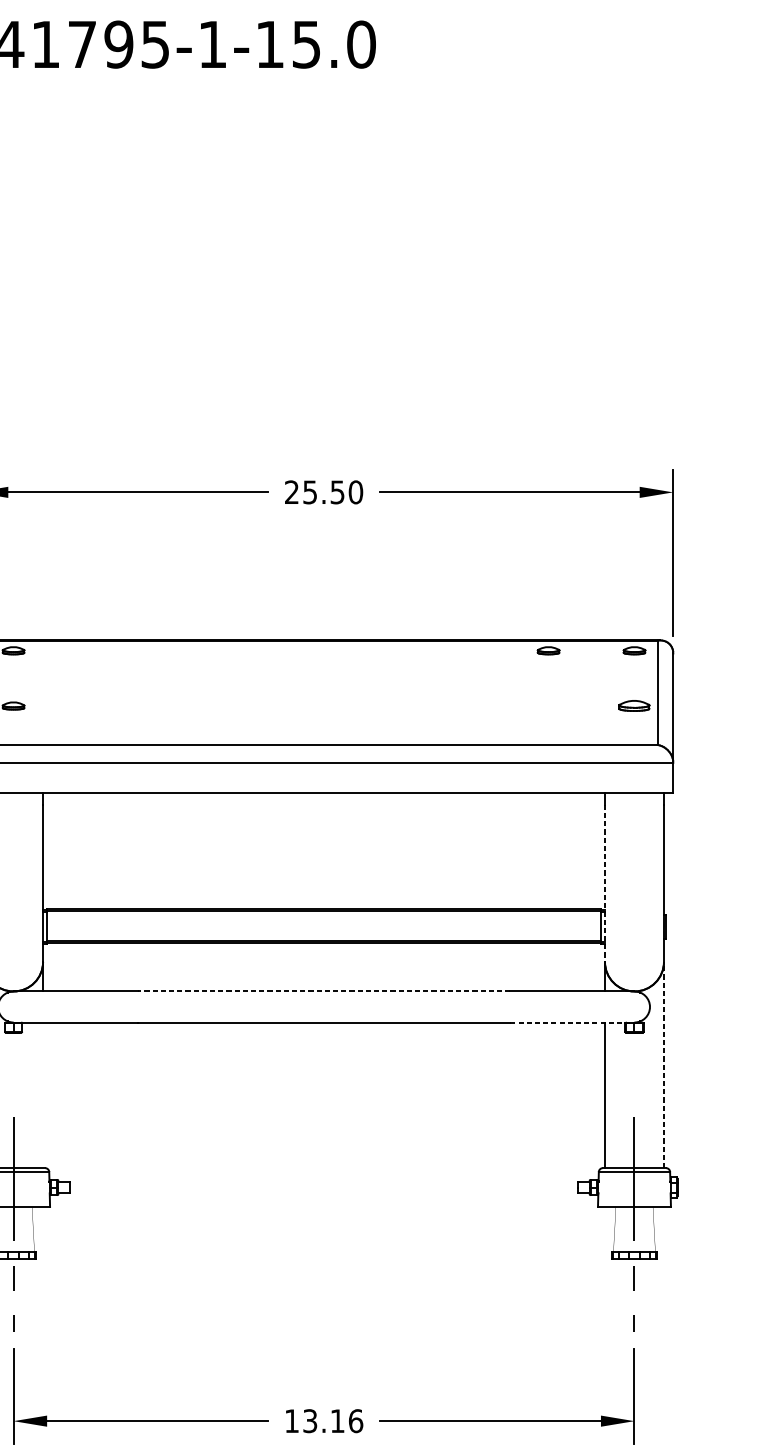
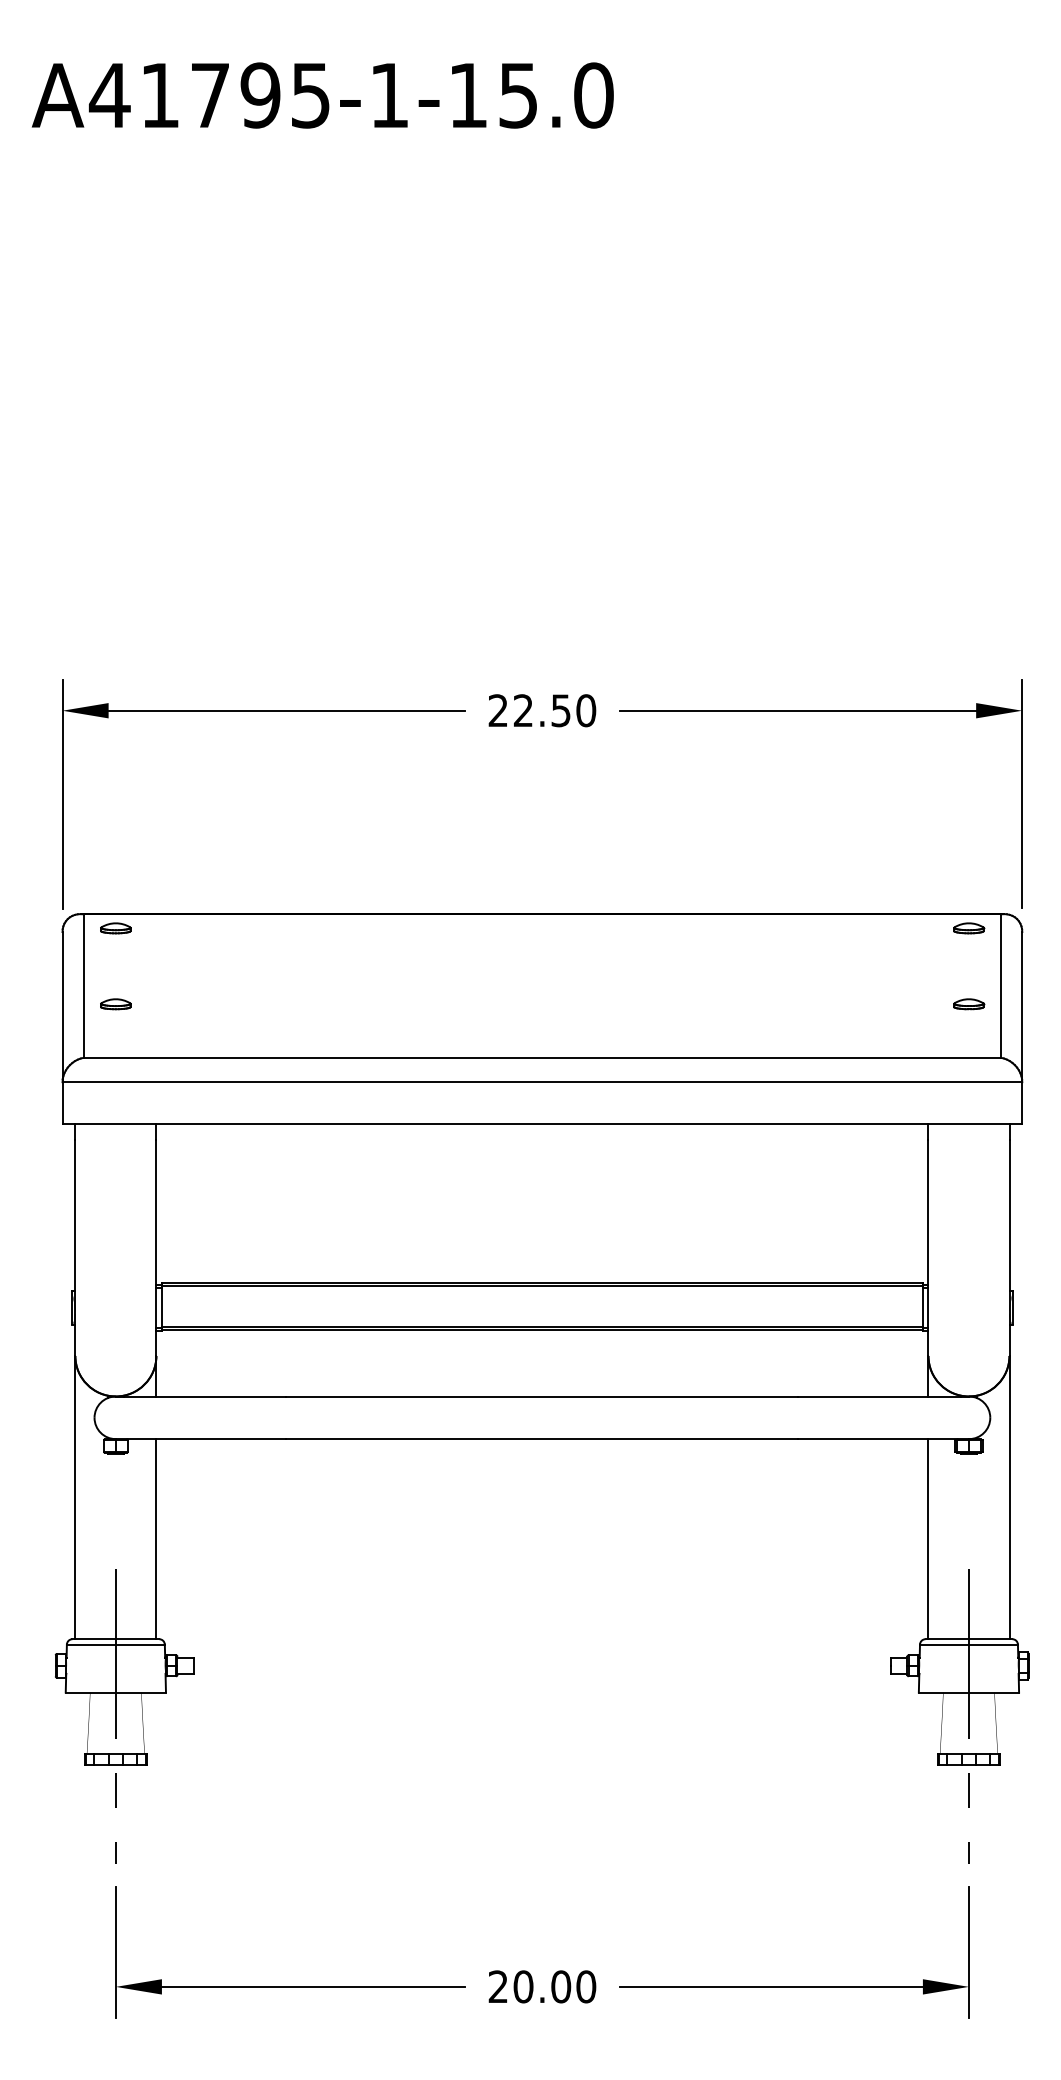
text: (309, 492) -> (522, 710), 25.50 -> 22.50
part: (548, 650) -> (851, 928), removed
part: (634, 706) -> (969, 1004), size x0.71
line: (605, 883) -> (928, 1248), dashed -> solid
line: (324, 991) -> (542, 1396), dashed -> solid
line: (573, 1022) -> (884, 1439), dashed -> solid
line: (663, 1064) -> (1009, 1497), dashed -> solid
line: (43, 1095) -> (156, 1539), added
text: (324, 1420) -> (542, 1986), 13.16 -> 20.00

